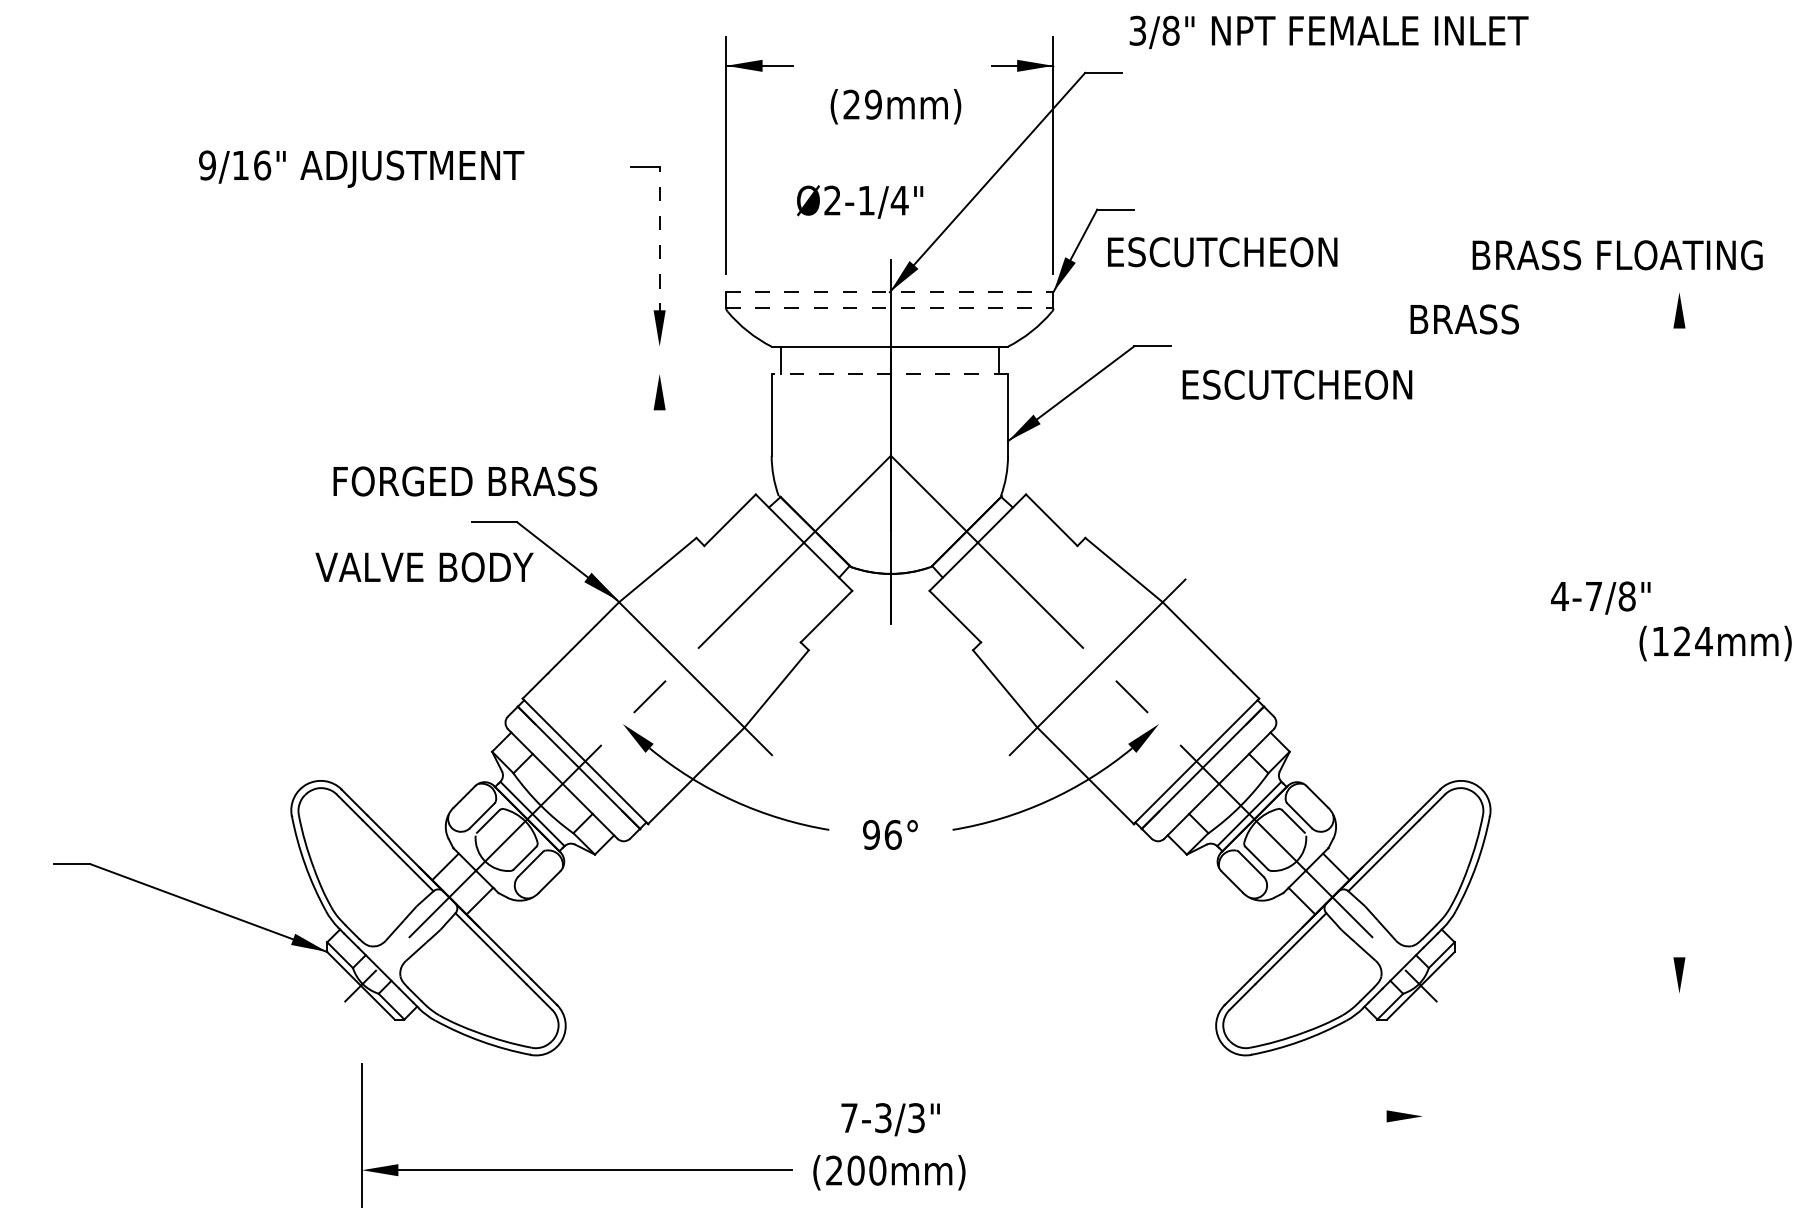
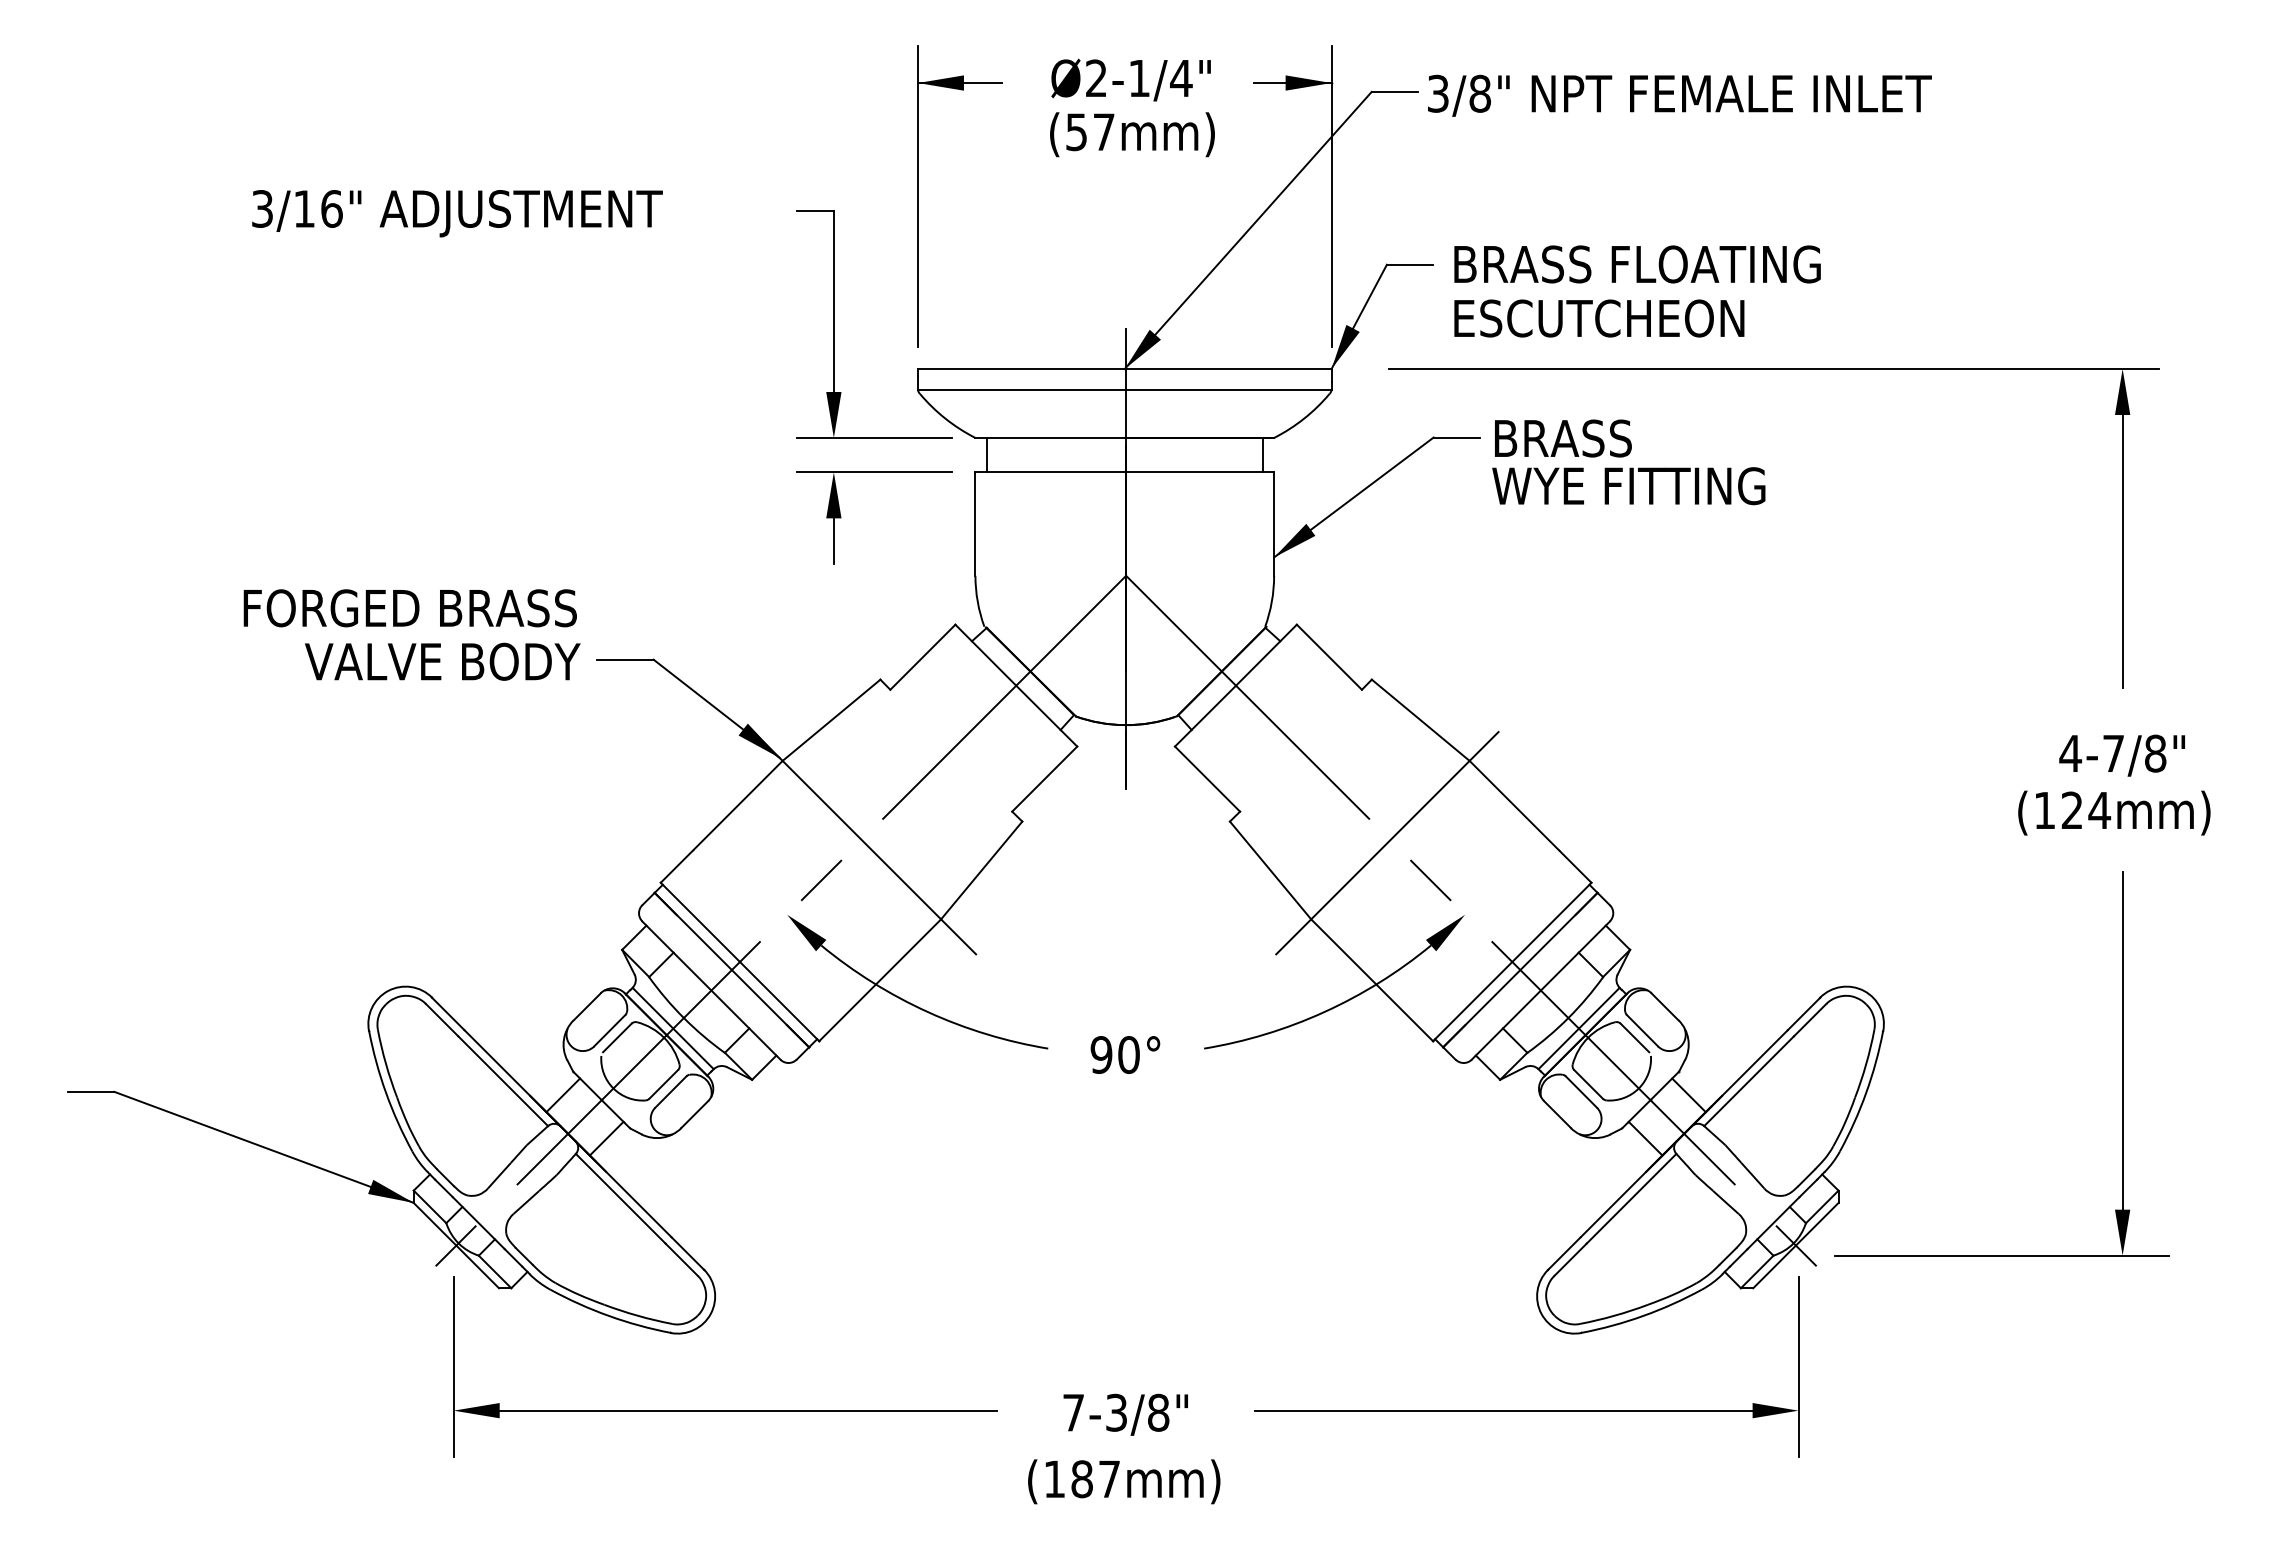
text: (1328, 32) -> (1679, 95), moved
text: (862, 104) -> (1090, 132), (29mm) -> (57mm)
text: (207, 165) -> (262, 208), 9/16" -> 3/16"
text: (859, 201) -> (1130, 79), moved
line: (659, 241) -> (833, 305), dashed -> solid
text: (1222, 252) -> (1599, 318), moved
text: (1617, 255) -> (1637, 264), moved
line: (889, 292) -> (1124, 369), dashed -> solid
line: (1403, 292) -> (1773, 369), added
line: (889, 308) -> (1124, 389), dashed -> solid
text: (1464, 319) -> (1563, 438), moved
line: (691, 346) -> (874, 437), added
line: (691, 374) -> (874, 472), added
line: (889, 374) -> (1124, 472), dashed -> solid
text: (1296, 385) -> (1638, 486), ESCUTCHEON -> WYE FITTING
line: (659, 428) -> (833, 541), added
line: (1679, 432) -> (2122, 546), added
text: (464, 481) -> (409, 608), moved
text: (424, 567) -> (442, 661), moved
text: (1600, 597) -> (2121, 755), moved
text: (1715, 643) -> (2114, 812), moved
line: (1679, 823) -> (2122, 1040), added
text: (893, 834) -> (1129, 1054), 96° -> 90°
line: (1583, 993) -> (2001, 1255), added
line: (1422, 1081) -> (1798, 1366), added
line: (1189, 1116) -> (1503, 1410), added
text: (916, 1117) -> (1158, 1412), 7-3/3" -> 7-3/8"
part: (577, 1170) -> (725, 1410), moved
text: (856, 1170) -> (1082, 1479), (200mm) -> (187mm)

